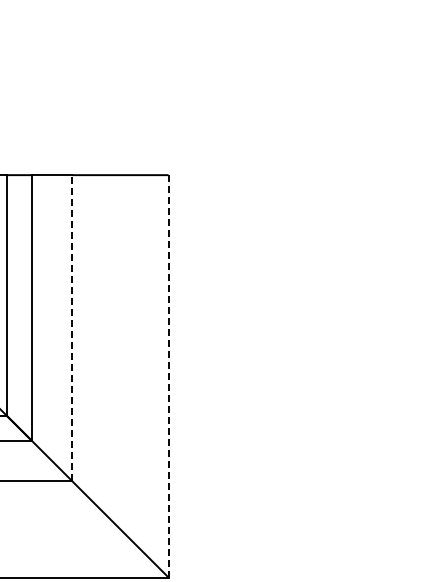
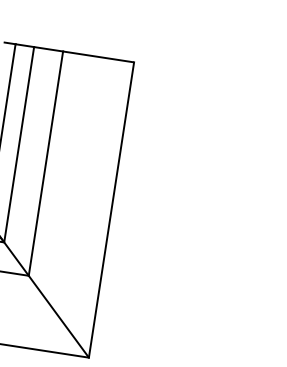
line: (71, 327) -> (45, 163), dashed -> solid
line: (168, 375) -> (111, 209), dashed -> solid

